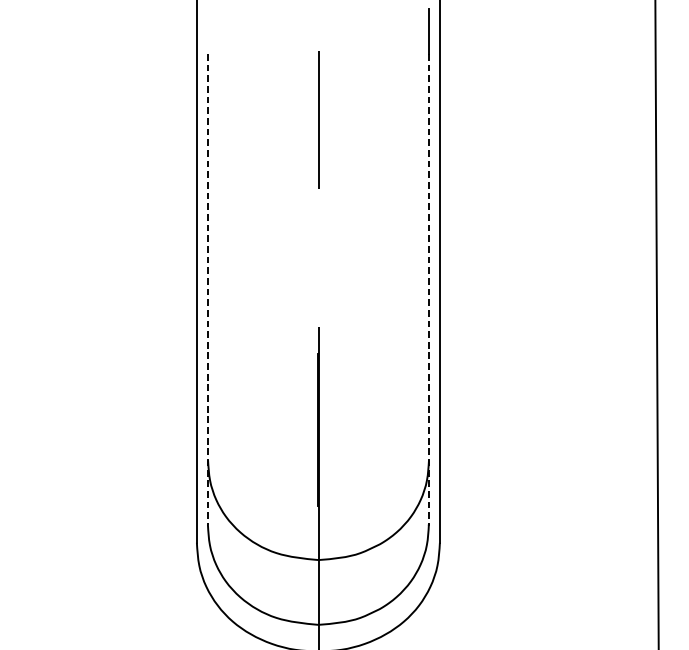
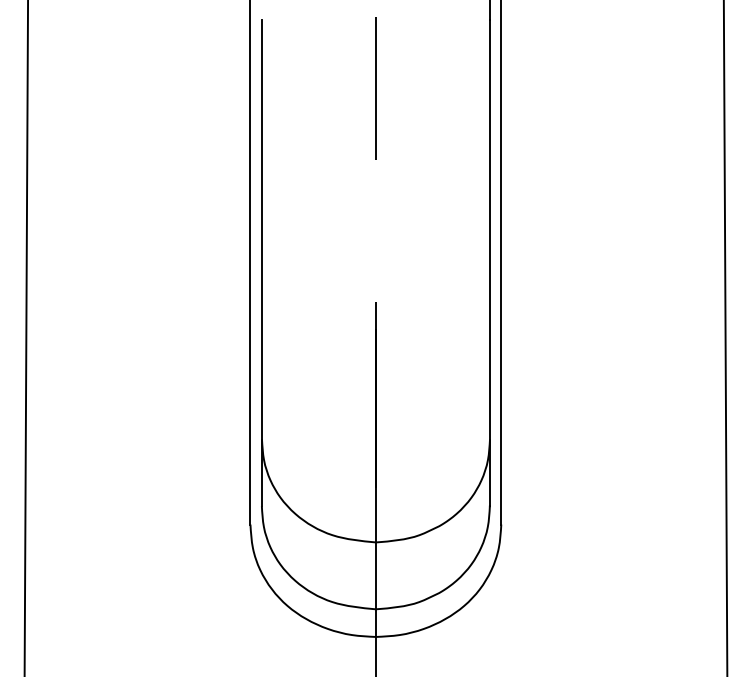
line: (207, 289) -> (261, 263), dashed -> solid
line: (428, 289) -> (489, 263), dashed -> solid

